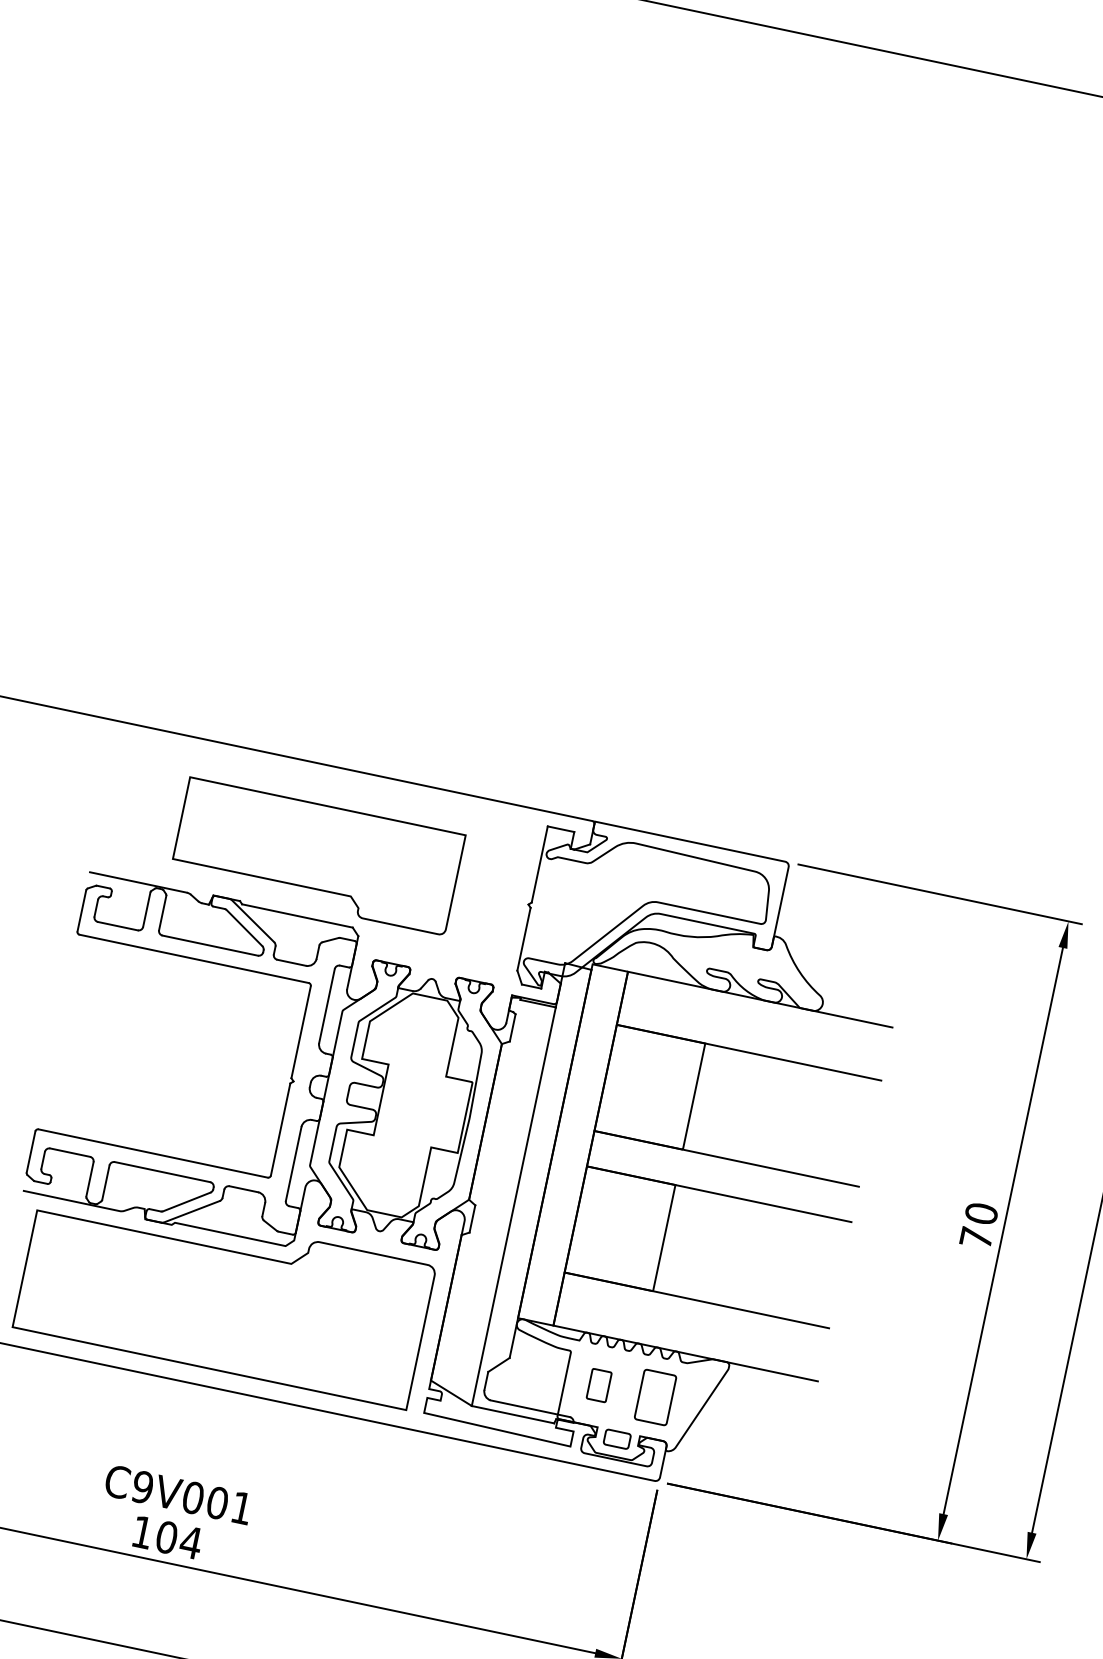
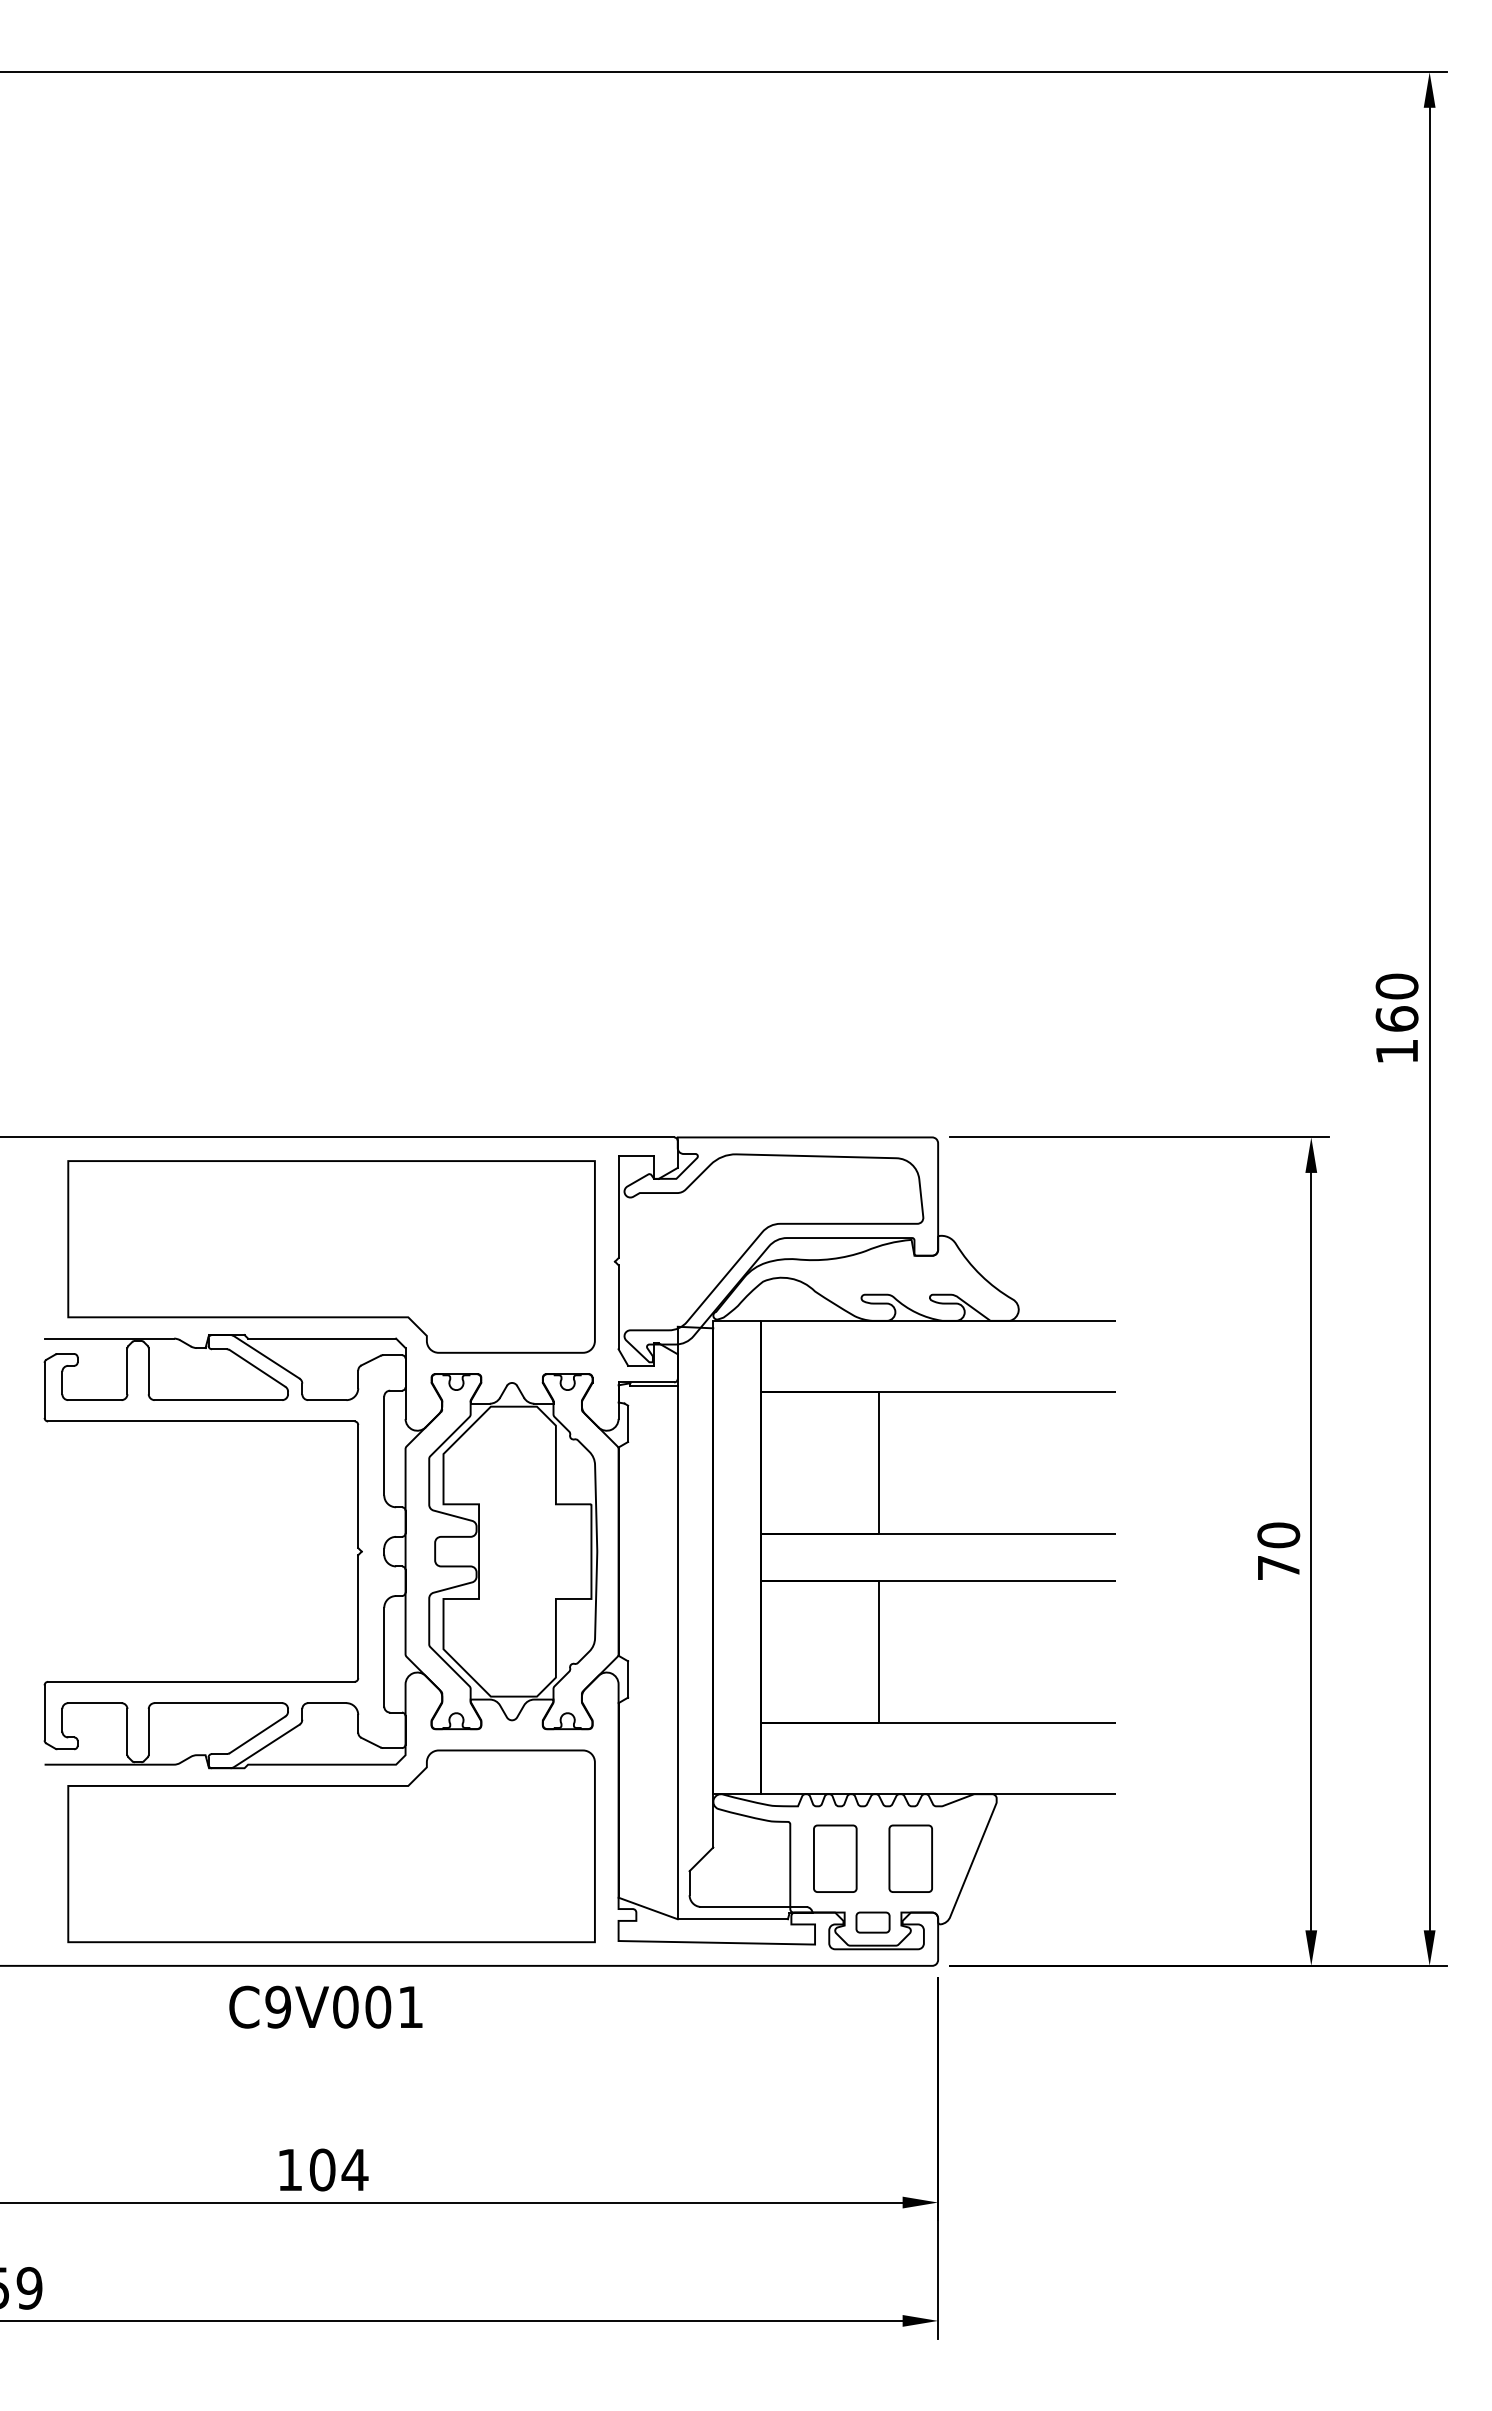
part: (317, 856) -> (331, 1256), size x1.43
part: (599, 1385) -> (835, 1858), size x1.67
text: (178, 1494) -> (325, 2006), moved

